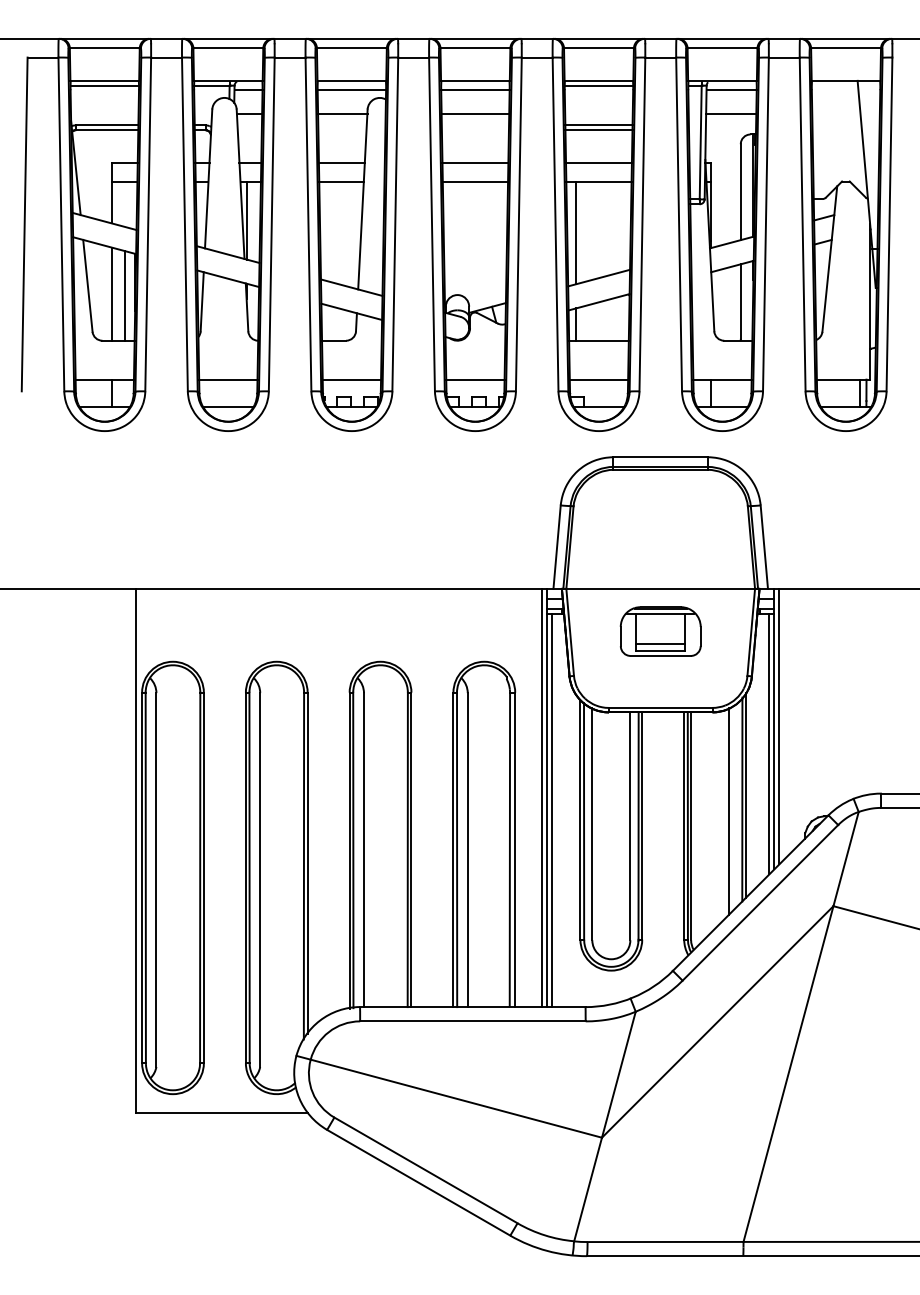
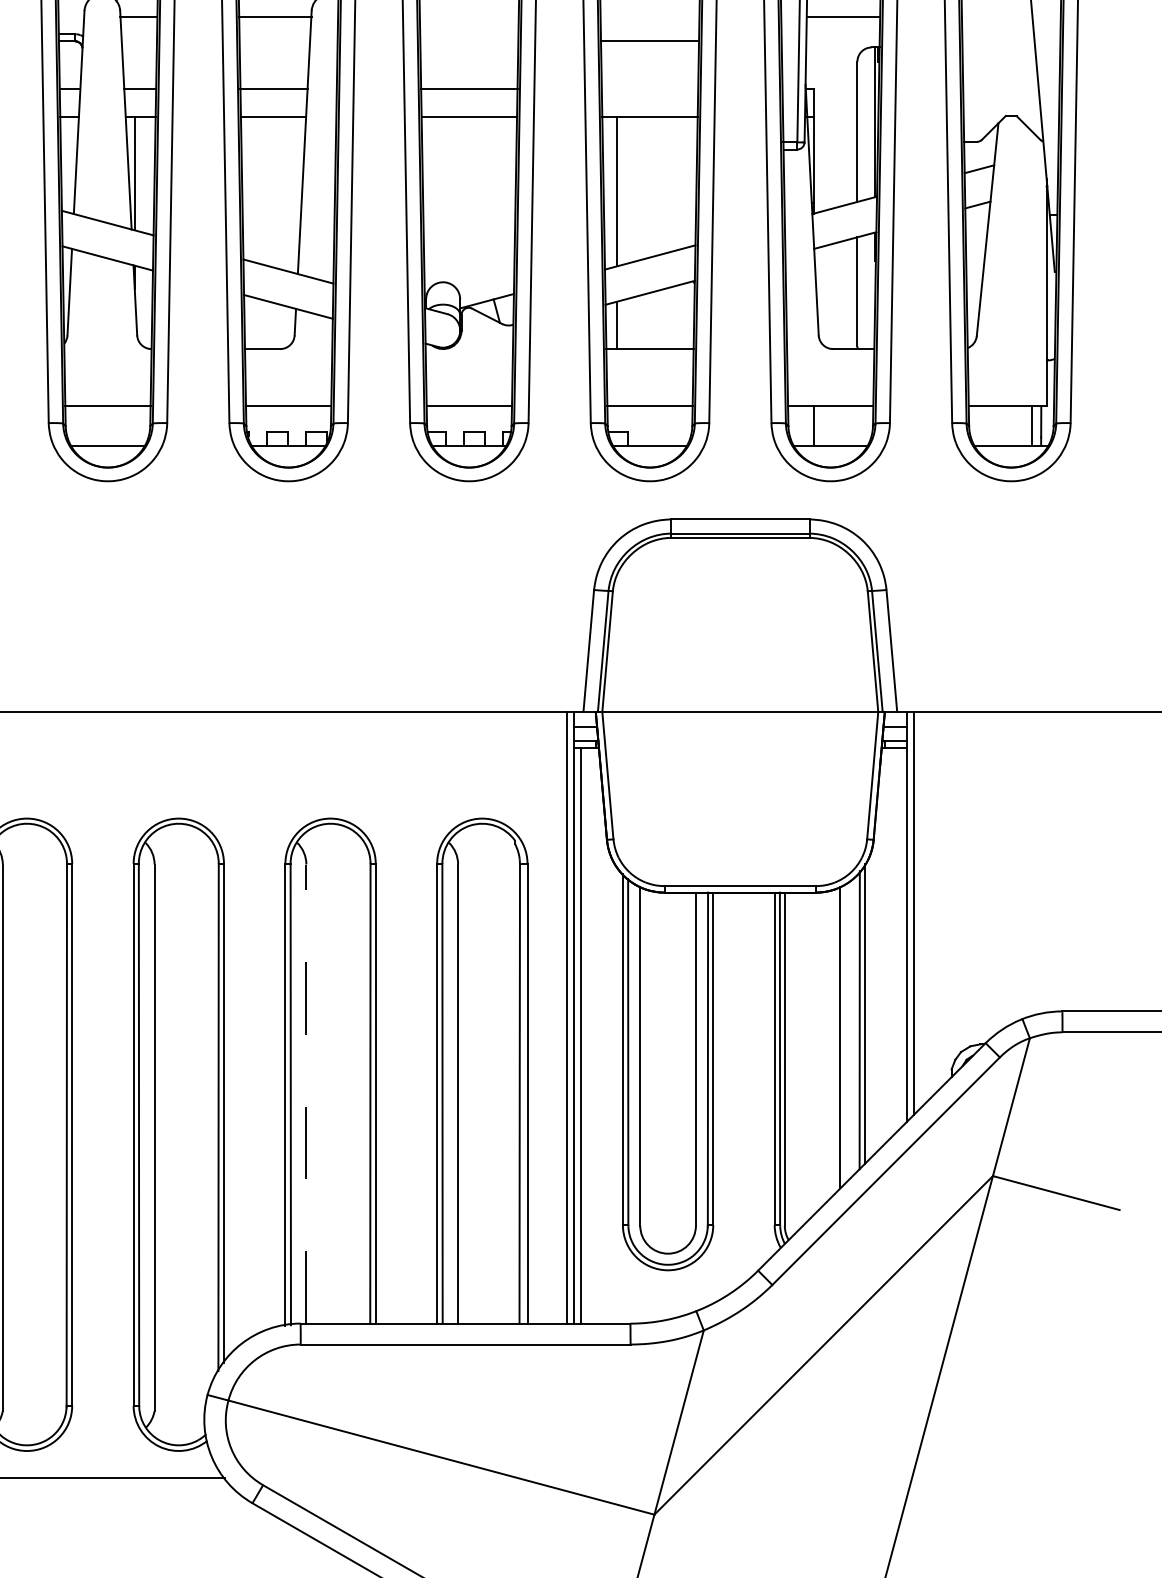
line: (475, 113) -> (469, 16), removed
line: (598, 125) -> (649, 34), removed
line: (598, 162) -> (649, 88), removed
part: (660, 631) -> (740, 774), removed
line: (769, 743) -> (899, 938), removed
line: (364, 850) -> (307, 1094), solid -> dashed

